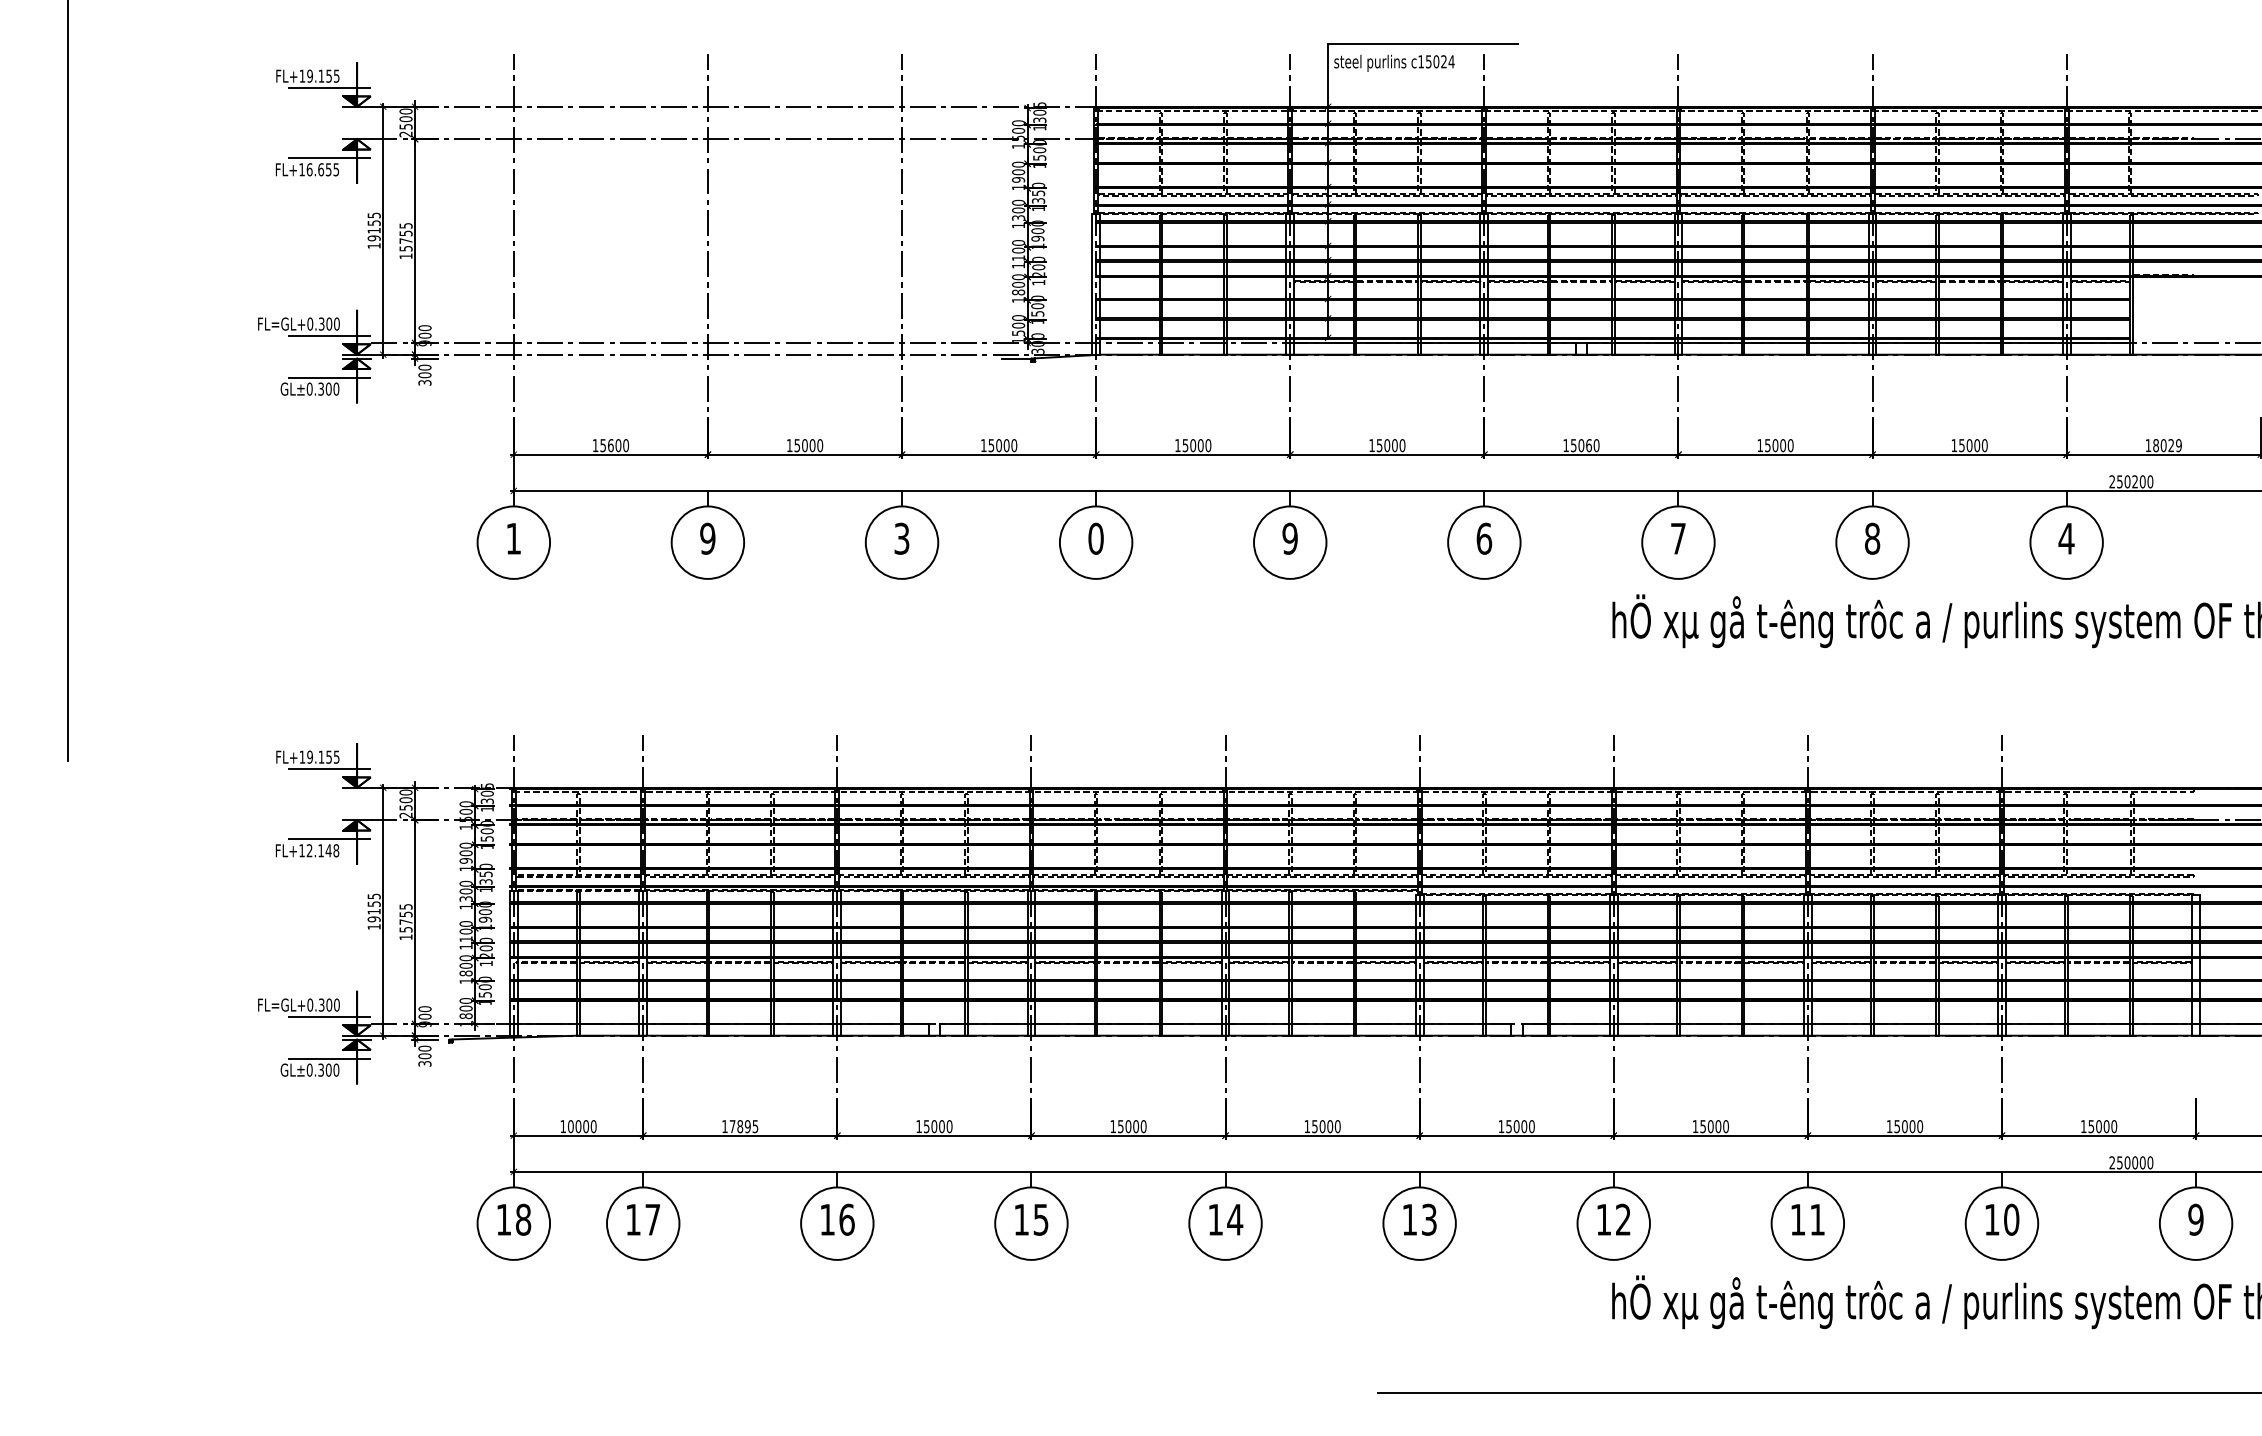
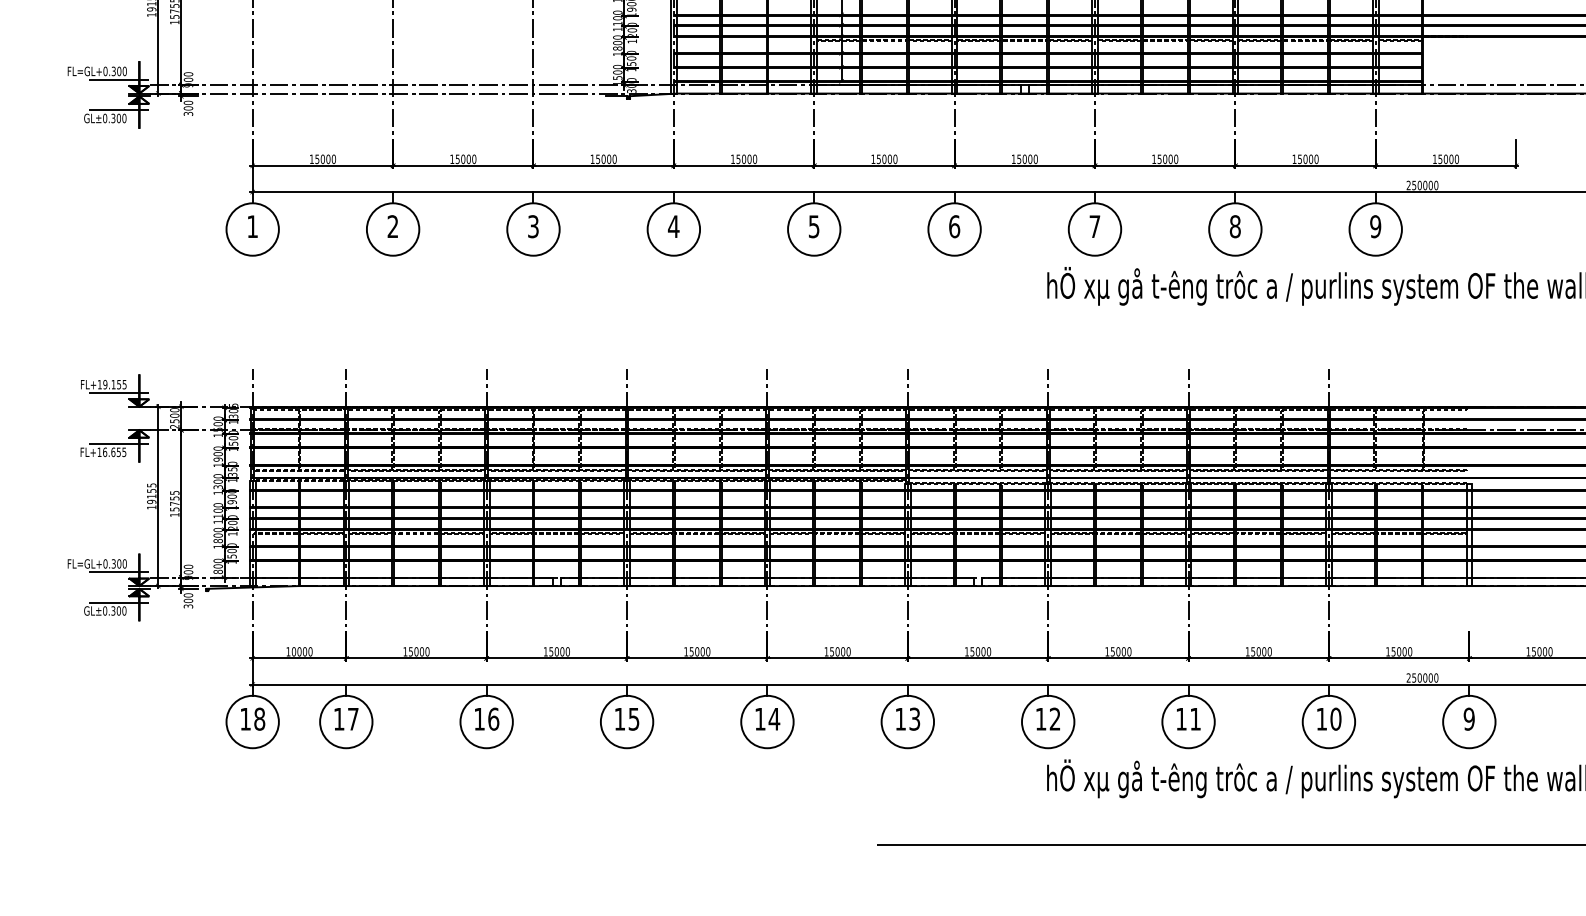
text: (610, 445) -> (322, 159), 15600 -> 15000
text: (1588, 445) -> (1029, 159), 15060 -> 15000
text: (2167, 445) -> (1448, 159), 18029 -> 15000
text: (2135, 481) -> (1425, 185), 250200 -> 250000
text: (707, 538) -> (392, 226), 9 -> 2
text: (1095, 538) -> (673, 226), 0 -> 4
text: (1289, 538) -> (813, 226), 9 -> 5
text: (2066, 538) -> (1375, 226), 4 -> 9
text: (322, 850) -> (114, 452), FL+12.148 -> FL+16.655
text: (743, 1126) -> (418, 651), 17895 -> 15000

